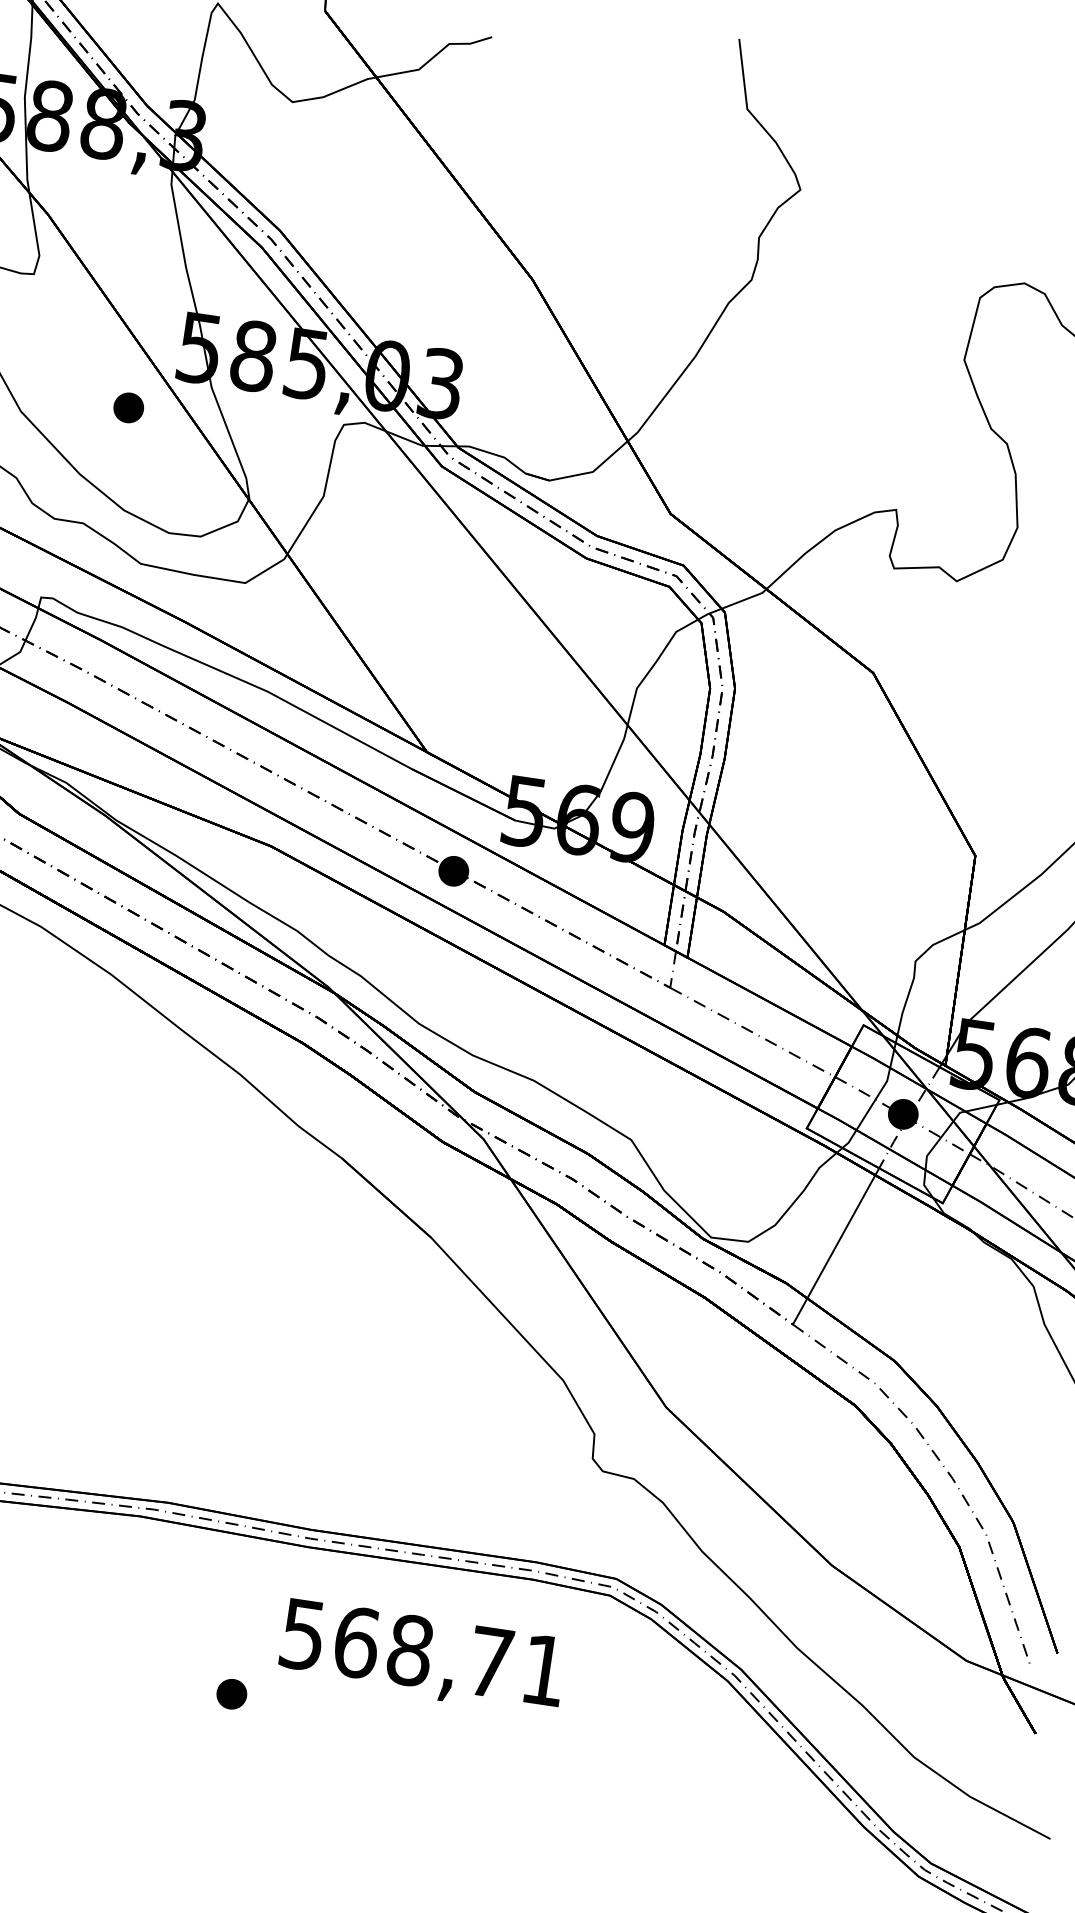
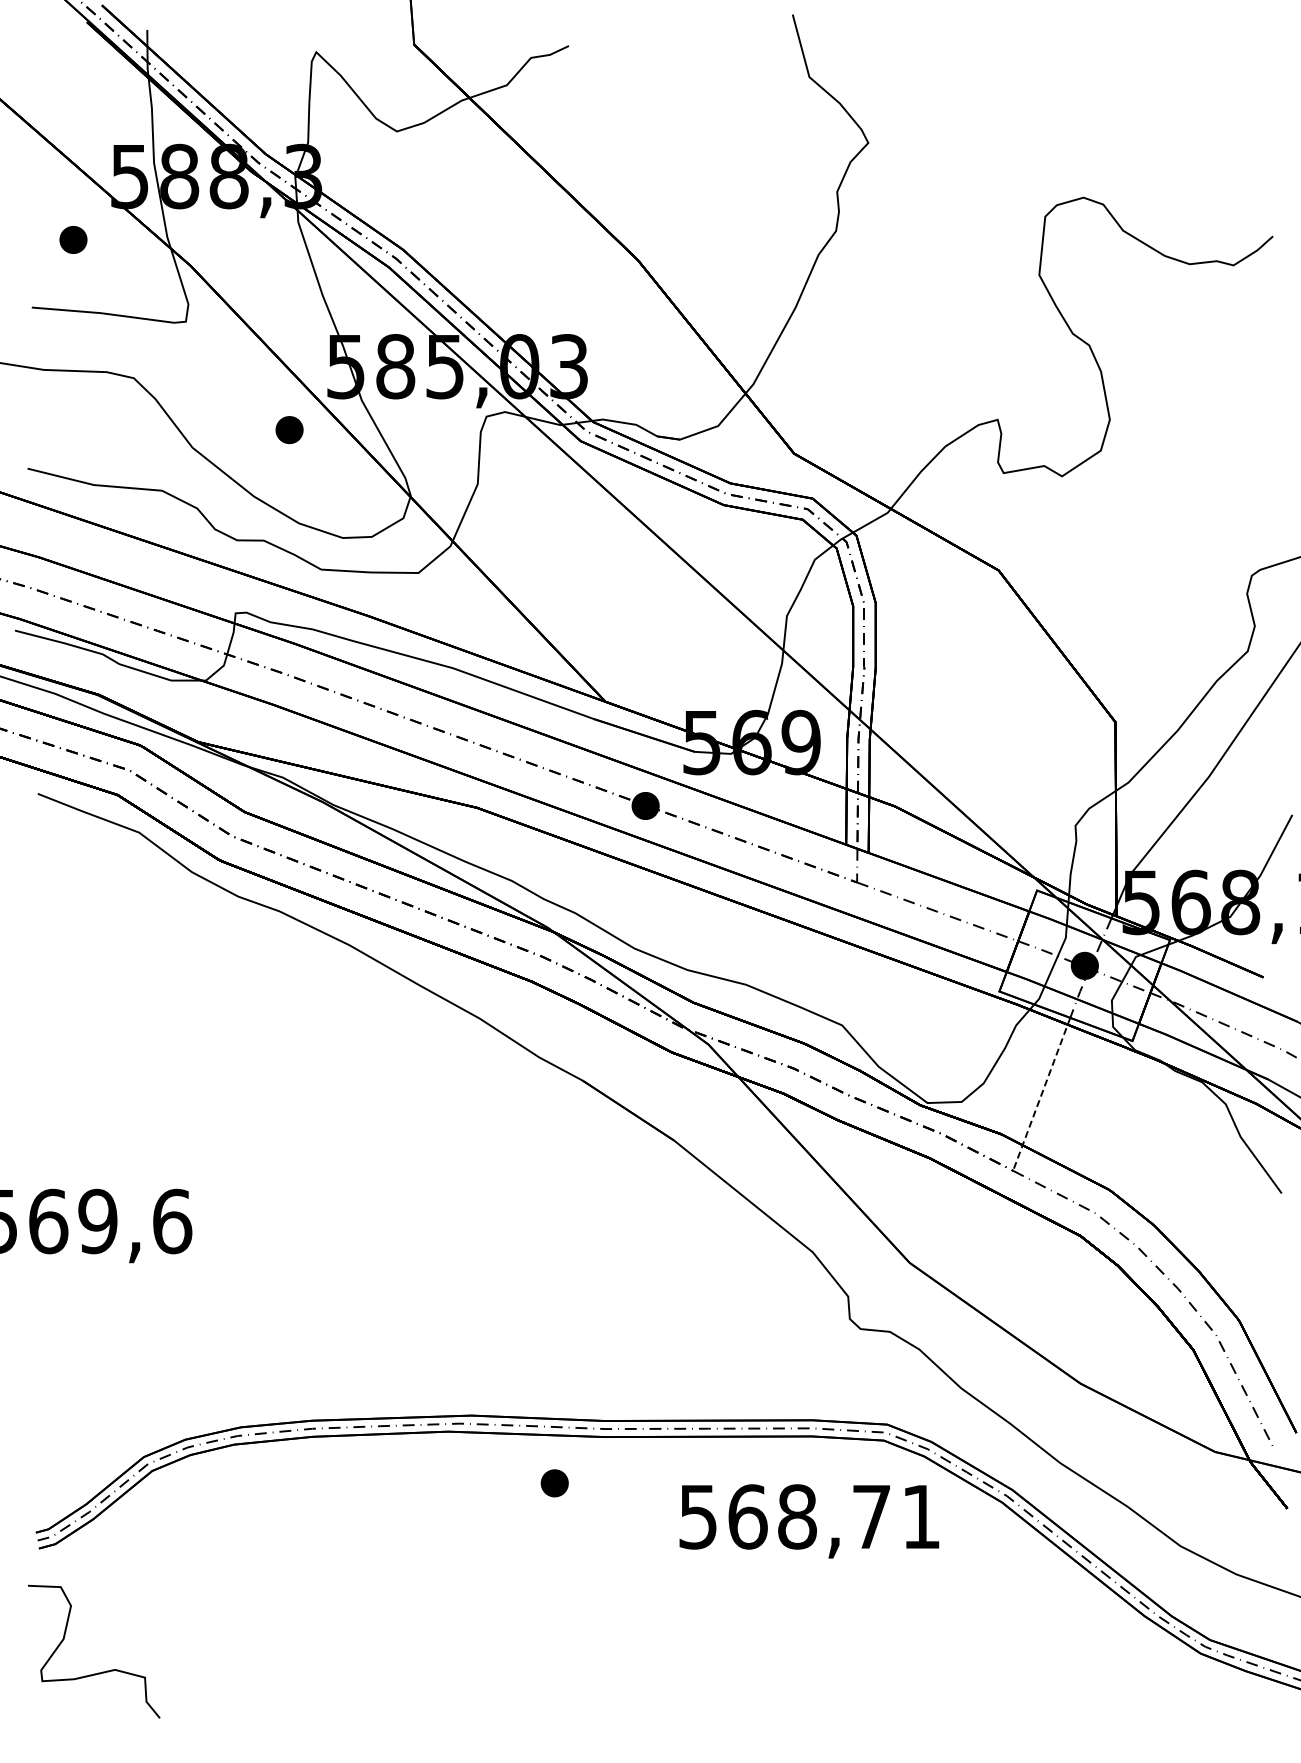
line: (835, 1246) -> (1041, 1094), solid -> dashed
text: (422, 1657) -> (809, 1521), moved
part: (231, 1694) -> (554, 1483), moved

